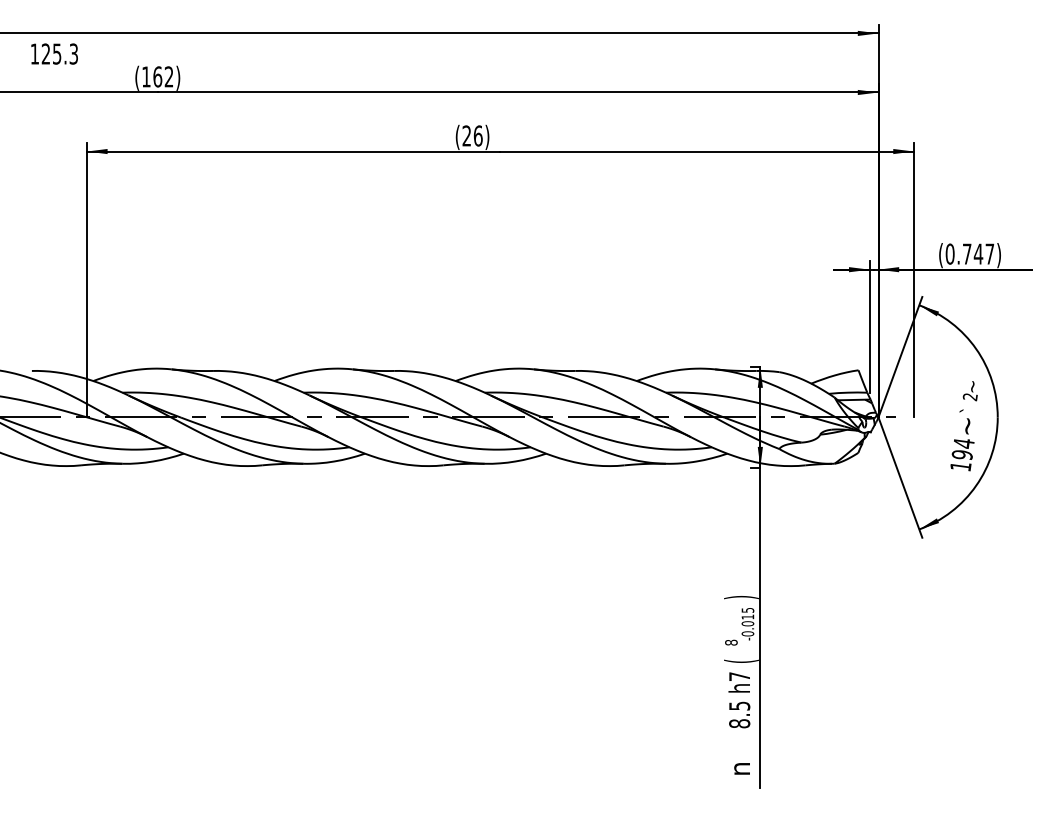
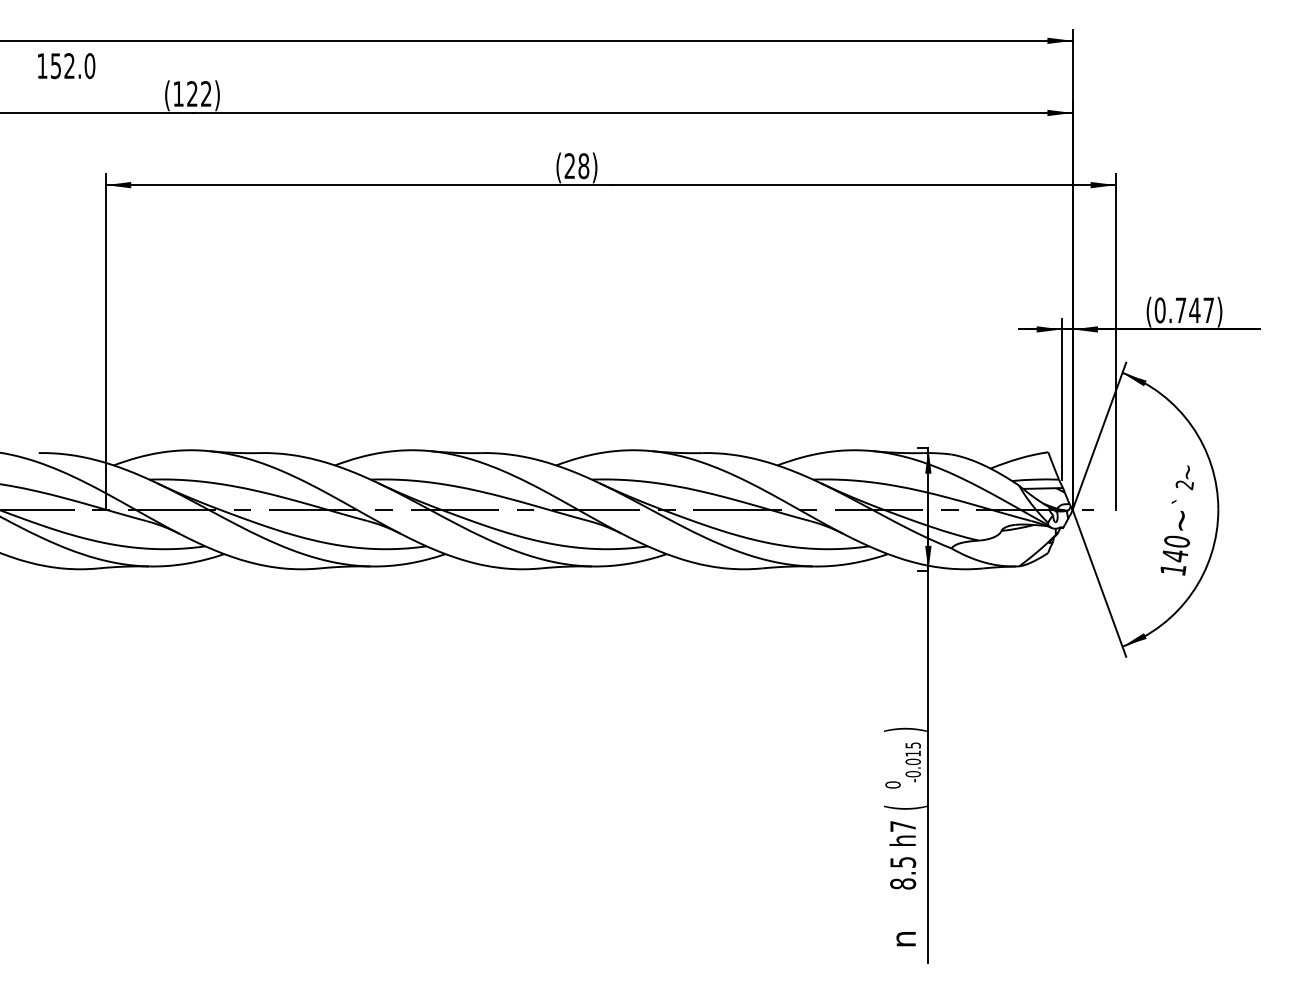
text: (59, 53) -> (72, 65), 125.3 -> 152.0
text: (157, 76) -> (192, 93), (162) -> (122)
text: (477, 135) -> (582, 165), (26) -> (28)
text: (962, 449) -> (1175, 549), 194 -> 140
text: (731, 642) -> (893, 784), 8 -> 0

